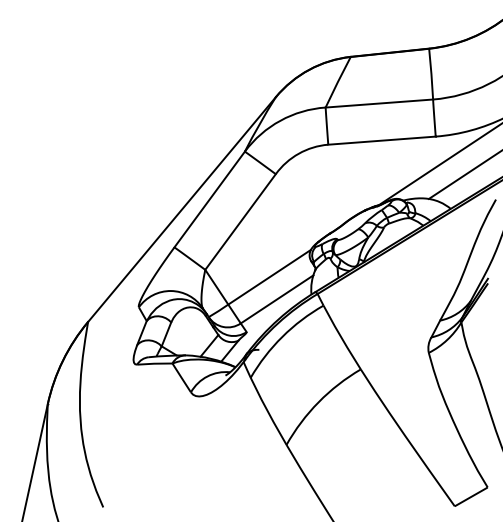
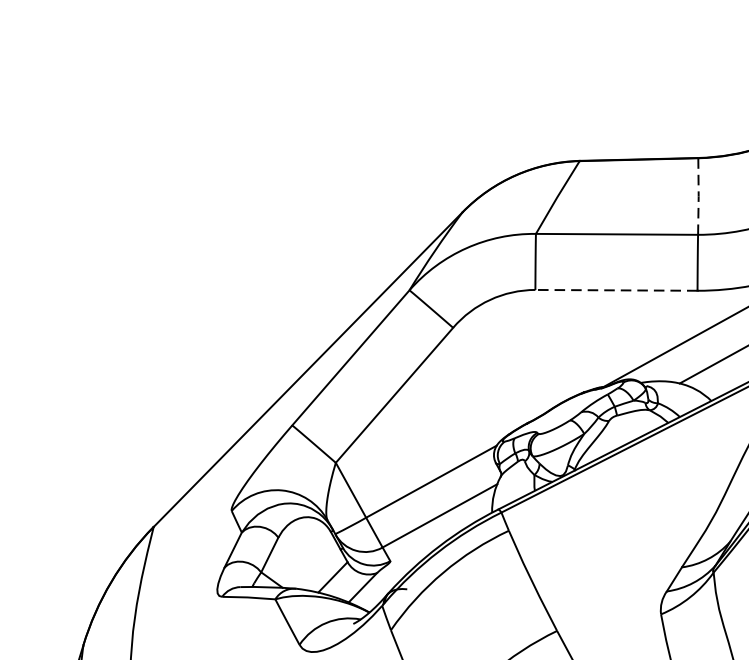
line: (431, 74) -> (698, 197), solid -> dashed
line: (381, 140) -> (615, 290), solid -> dashed

